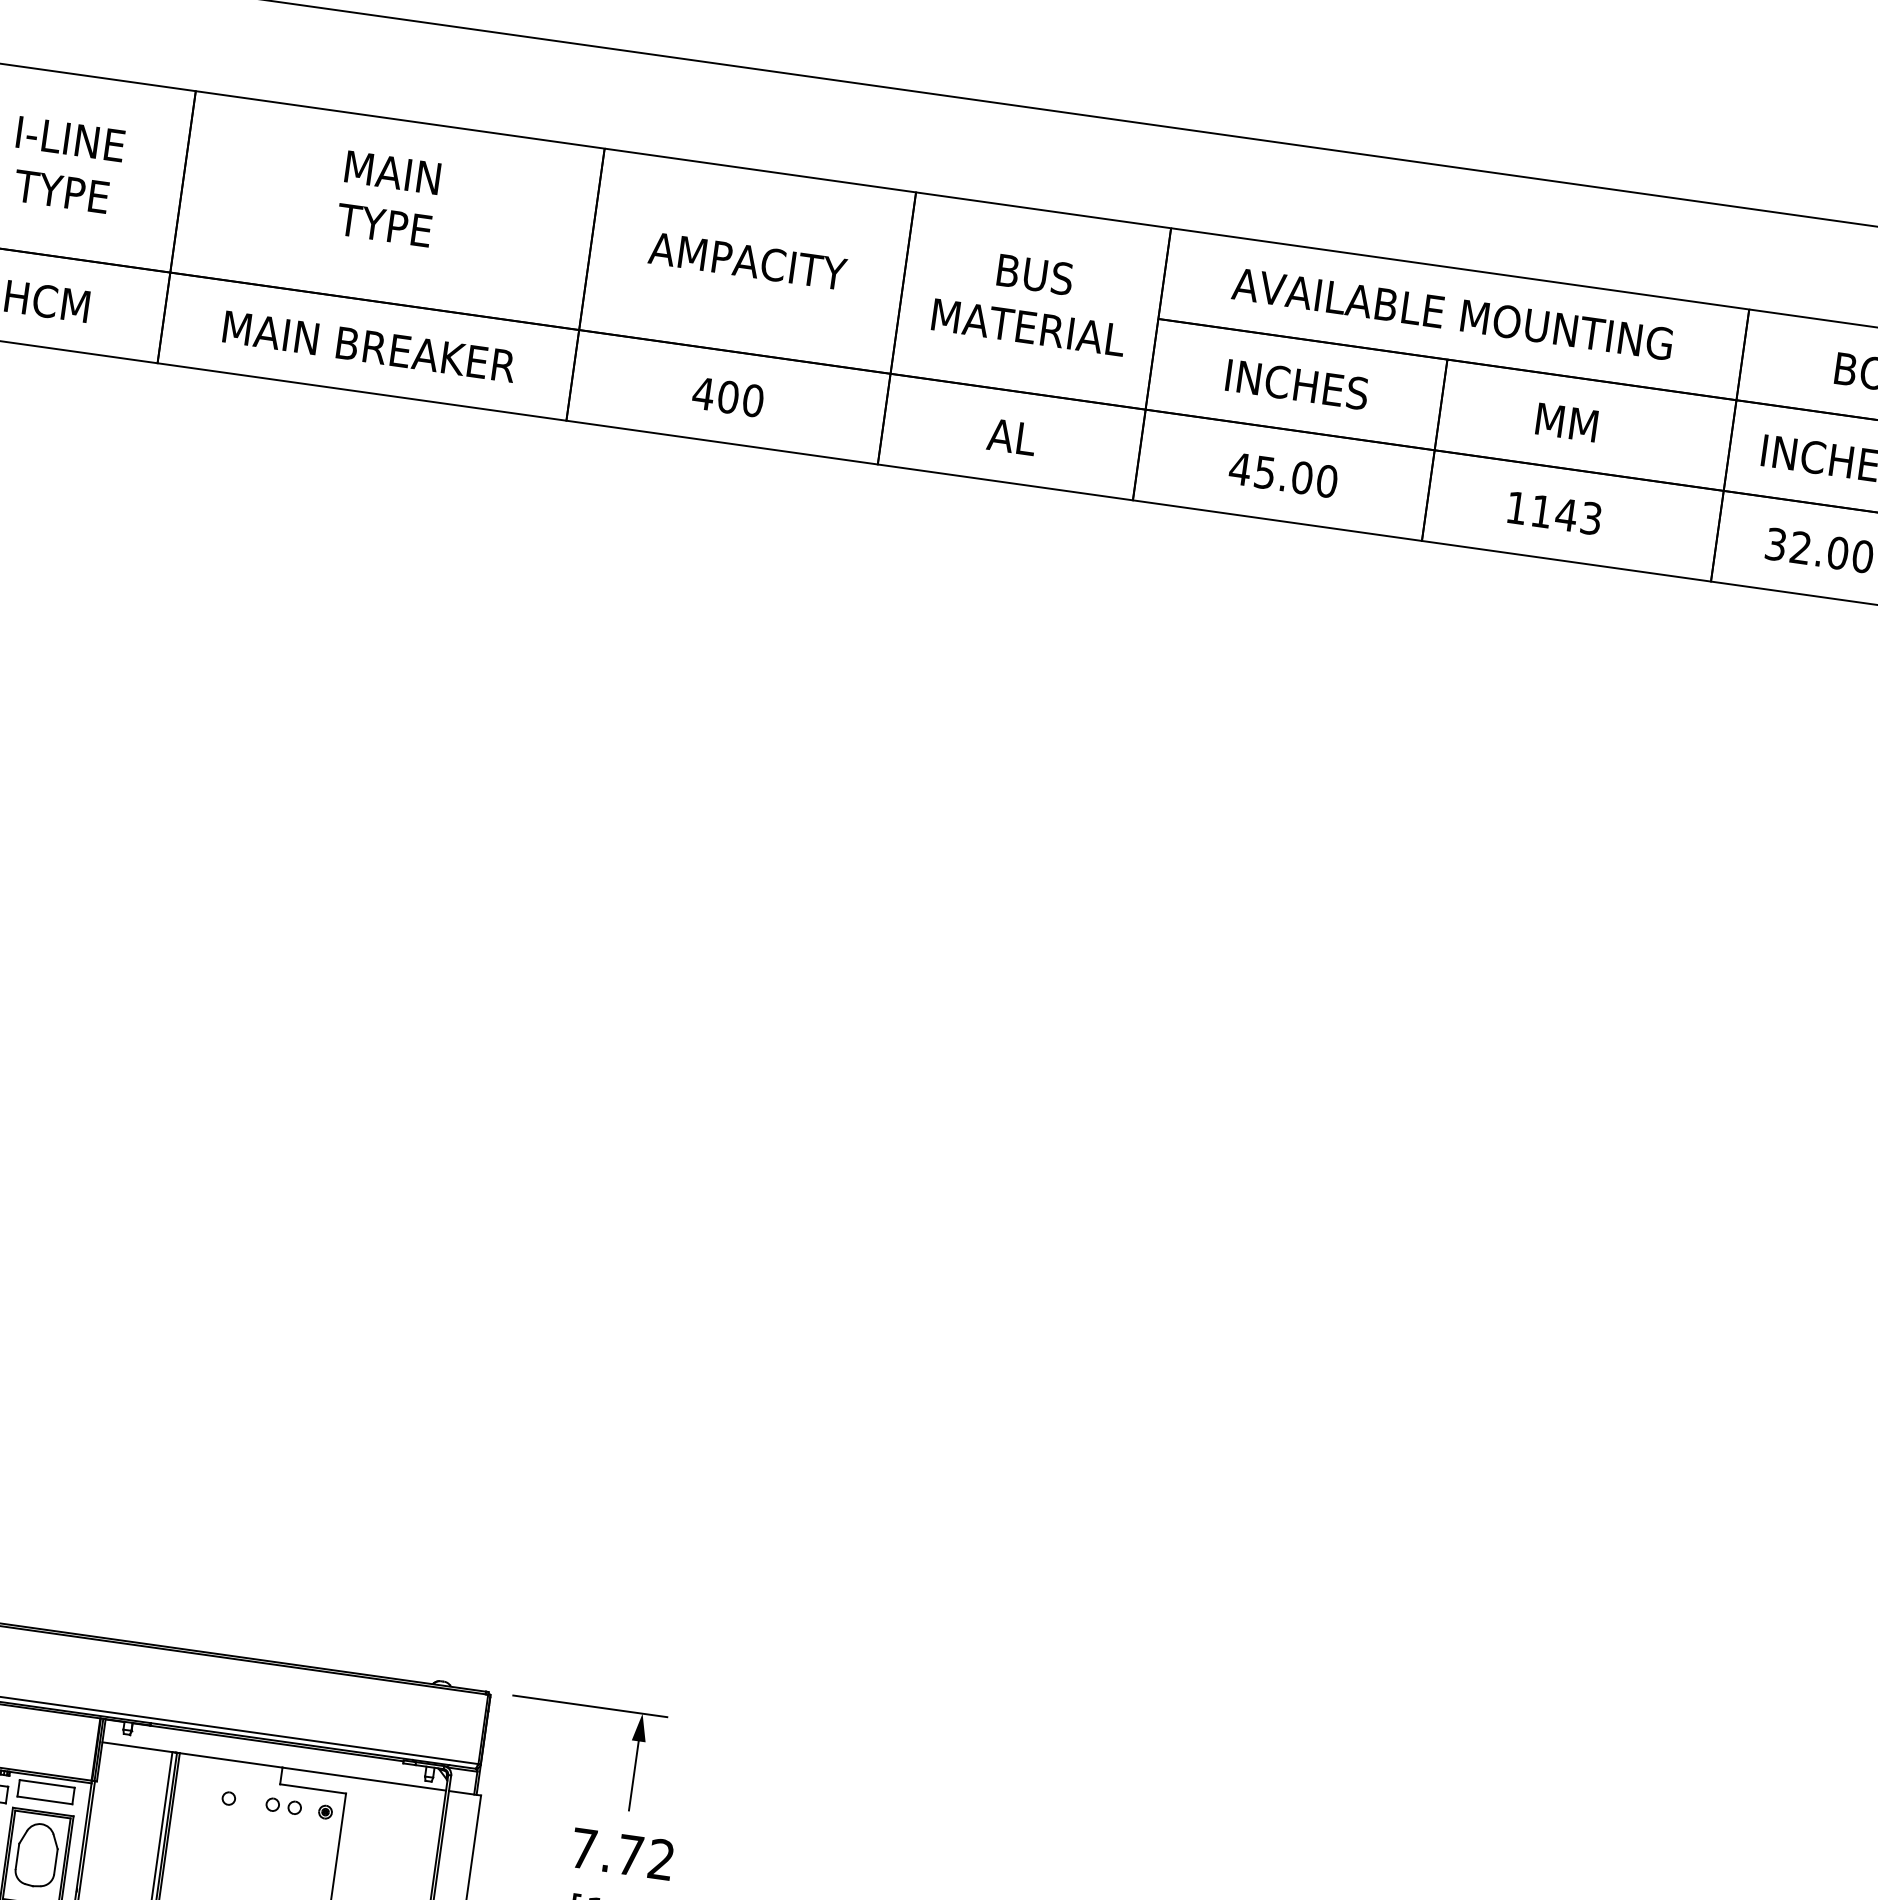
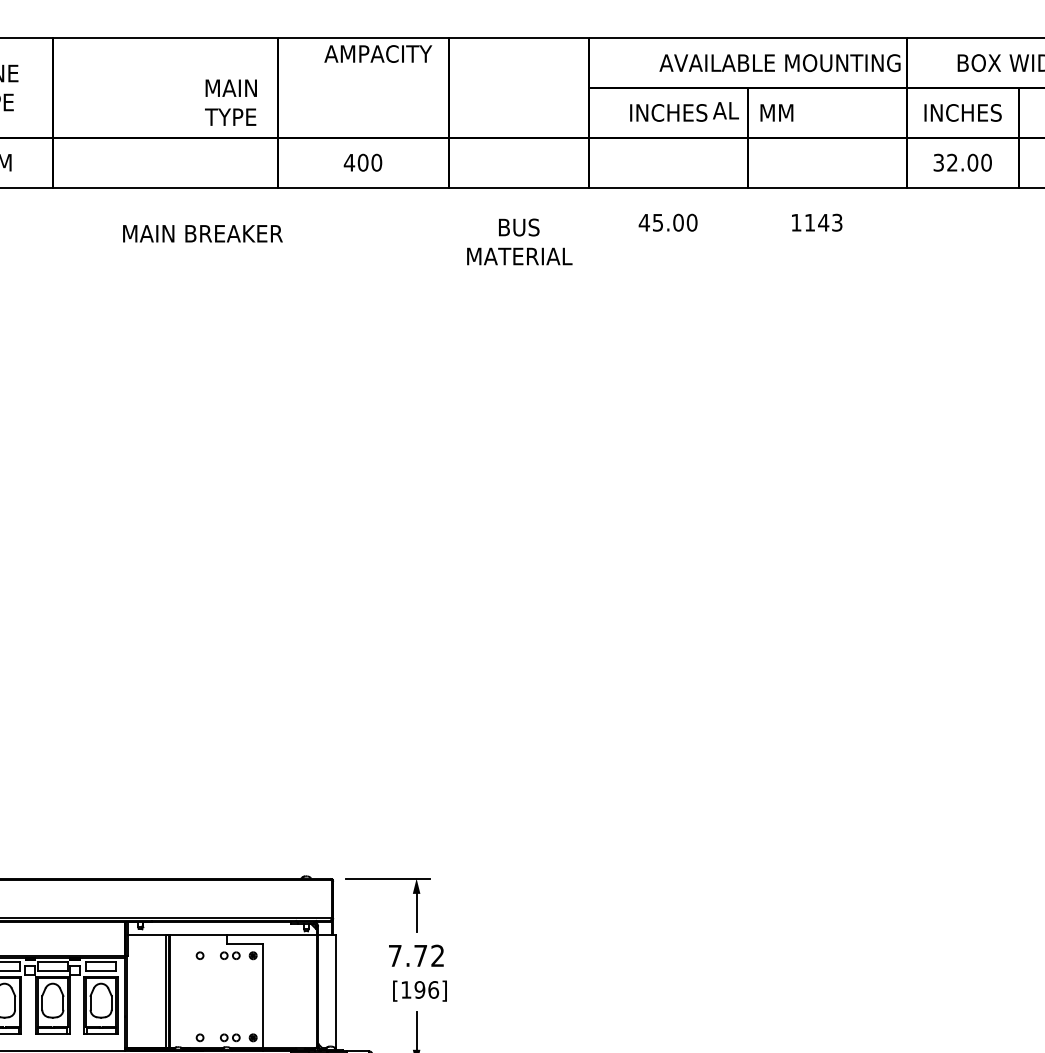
text: (387, 198) -> (230, 102), moved
text: (748, 260) -> (378, 53), moved
text: (1032, 300) -> (519, 241), moved
text: (1451, 314) -> (779, 63), moved
text: (368, 346) -> (202, 233), moved
text: (1566, 421) -> (776, 112), moved
text: (1011, 436) -> (725, 110), moved
text: (1282, 474) -> (667, 222), moved
text: (1555, 512) -> (817, 222), moved

